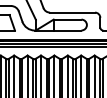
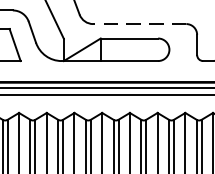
line: (72, 12) -> (139, 23), solid -> dashed

